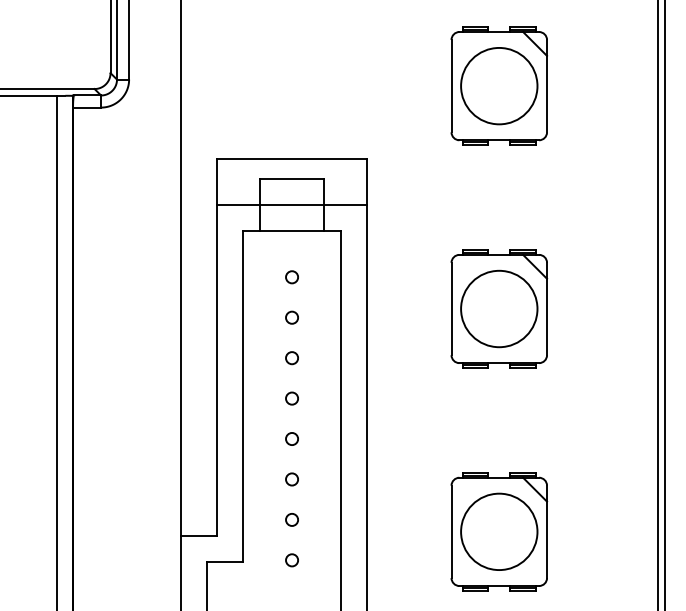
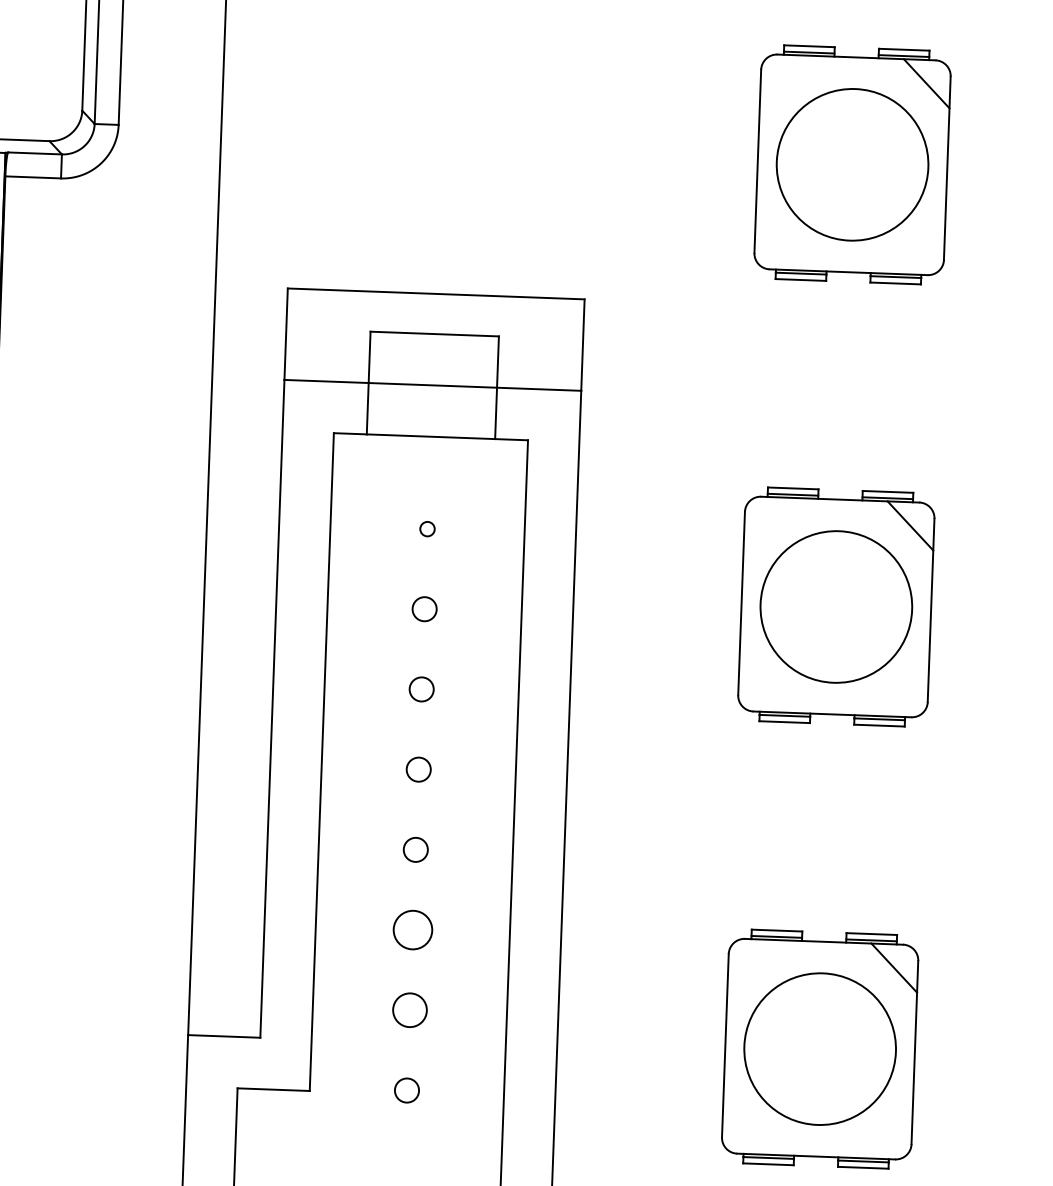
circle: (291, 277) -> (426, 529), size x0.6
circle: (291, 479) -> (411, 930), size x1.6
circle: (291, 519) -> (408, 1009), size x1.4

